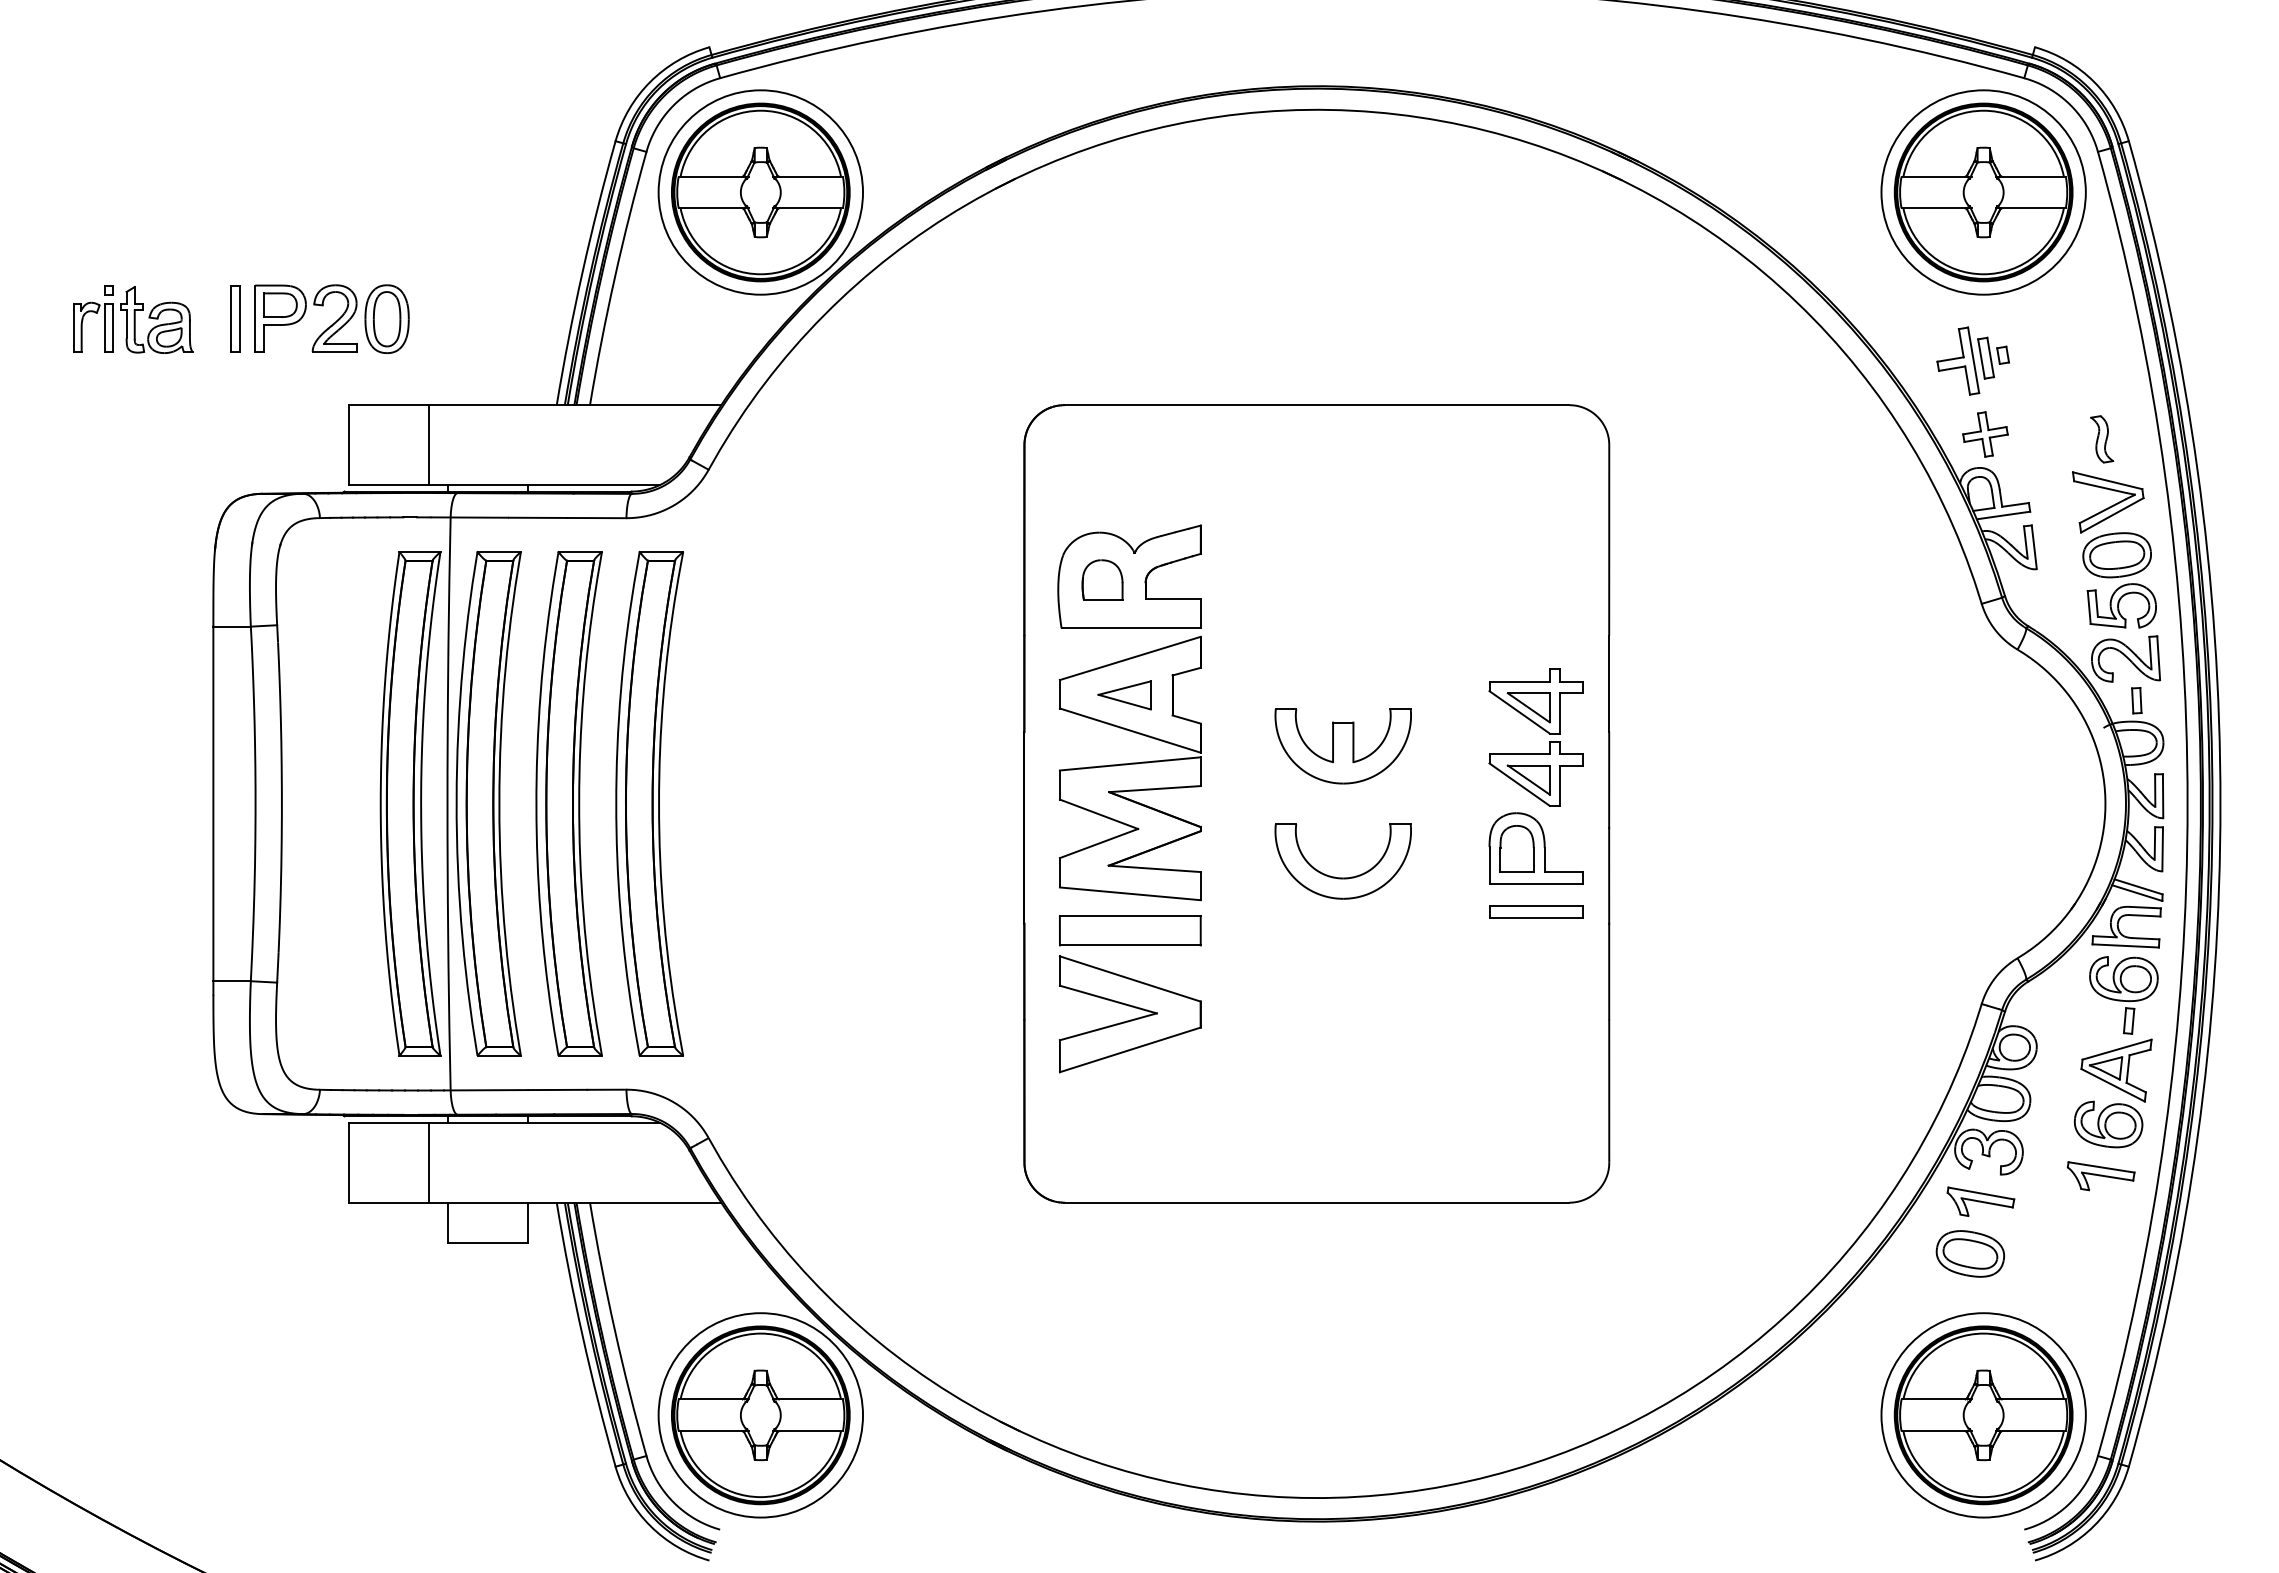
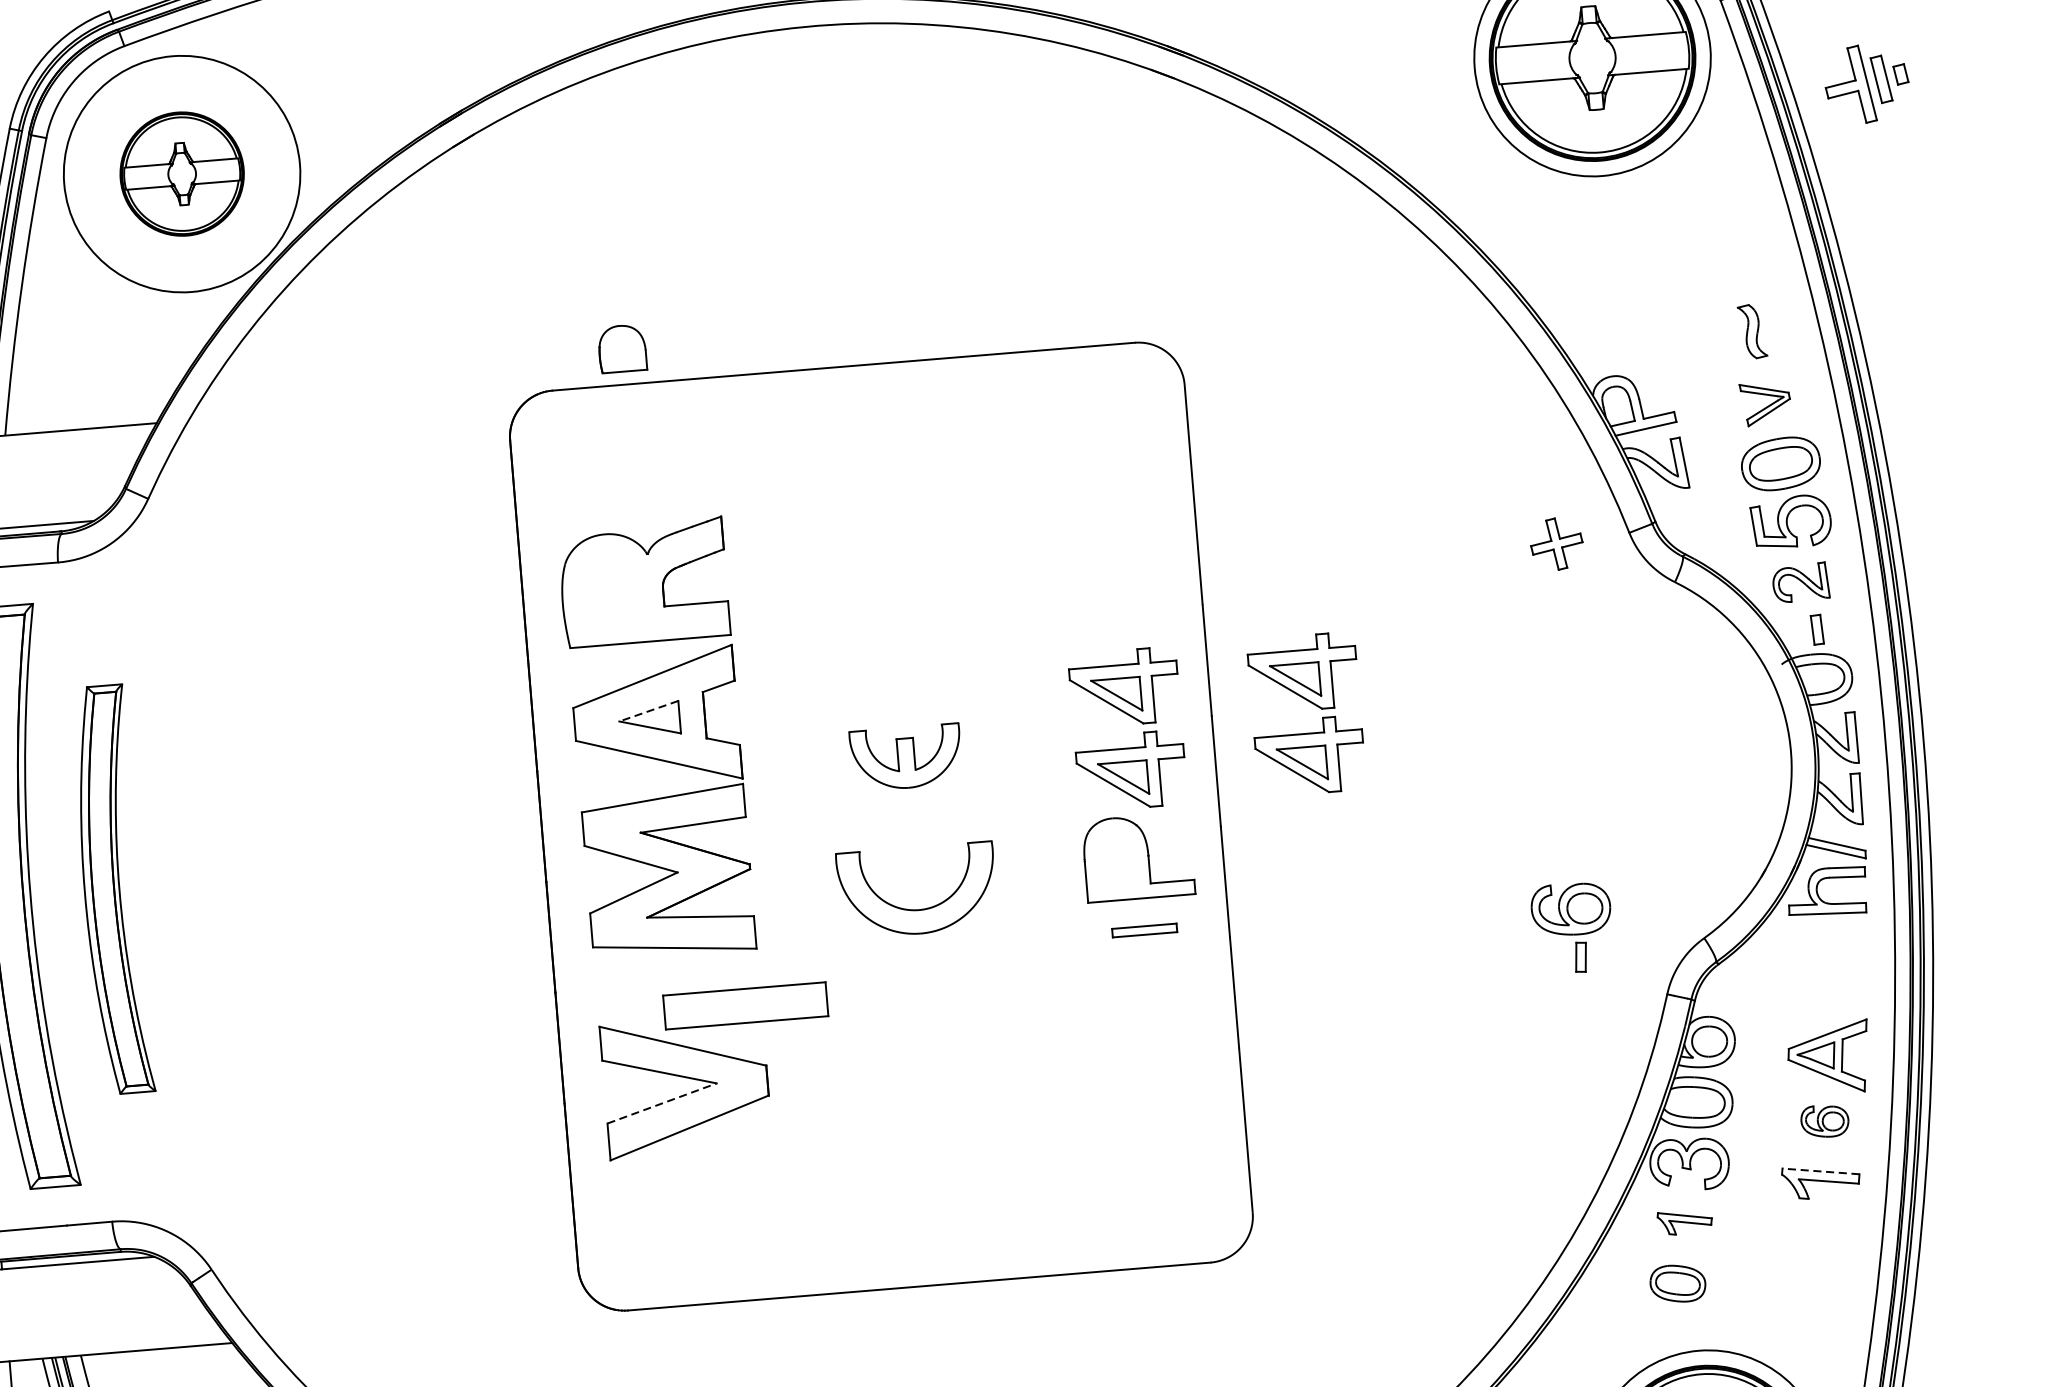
part: (760, 192) -> (181, 174), size x0.6
part: (1972, 360) -> (1866, 83), moved
part: (1985, 434) -> (1556, 544), moved
part: (2108, 502) -> (1765, 403), size x0.6
part: (1102, 579) -> (622, 348), moved
part: (2125, 658) -> (1800, 582), size x0.7
line: (1124, 688) -> (648, 711), solid -> dashed
part: (1695, 728) -> (1311, 703), added
part: (1342, 746) -> (905, 757), size x0.7
part: (649, 803) -> (111, 889), size x0.7
part: (1516, 848) -> (1115, 859), removed
part: (1536, 911) -> (1144, 929), size x0.6
part: (1130, 930) -> (745, 1005), moved
part: (2123, 995) -> (1572, 928), moved
line: (1108, 1026) -> (662, 1103), solid -> dashed
part: (2108, 1124) -> (1824, 1121), size x0.6
line: (2101, 1167) -> (1820, 1171), solid -> dashed
part: (1980, 1201) -> (1684, 1222), size x0.7
part: (1970, 1253) -> (1677, 1283), size x0.7

